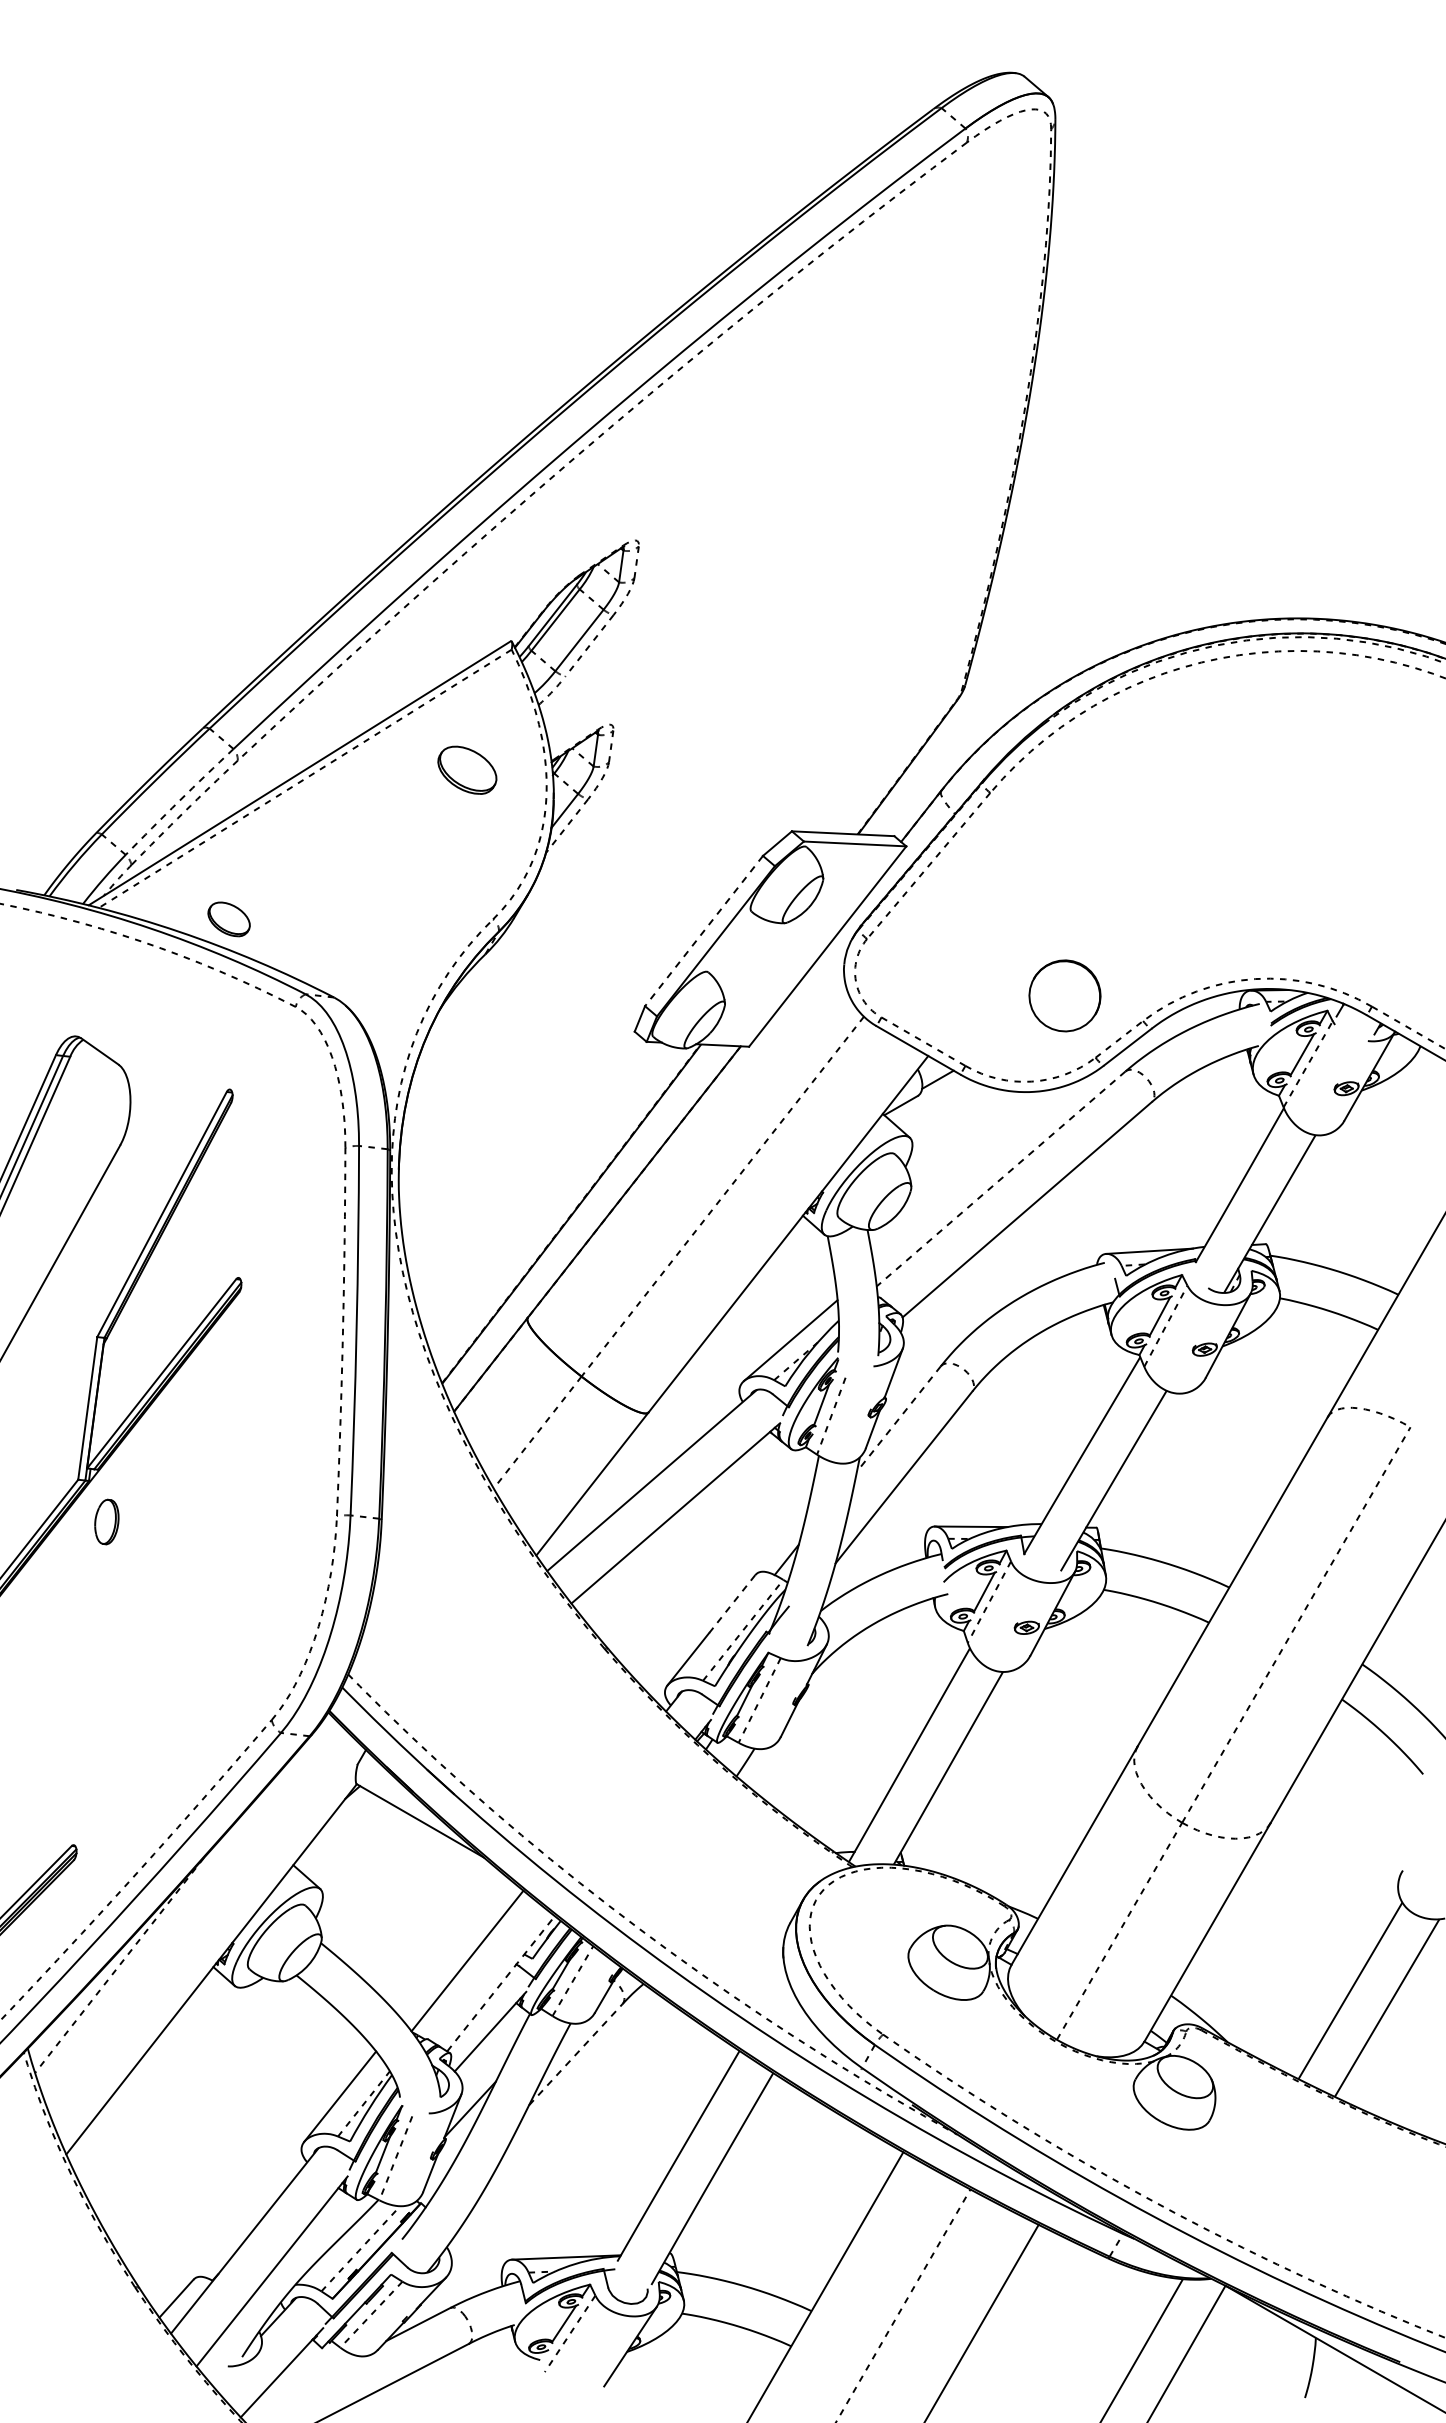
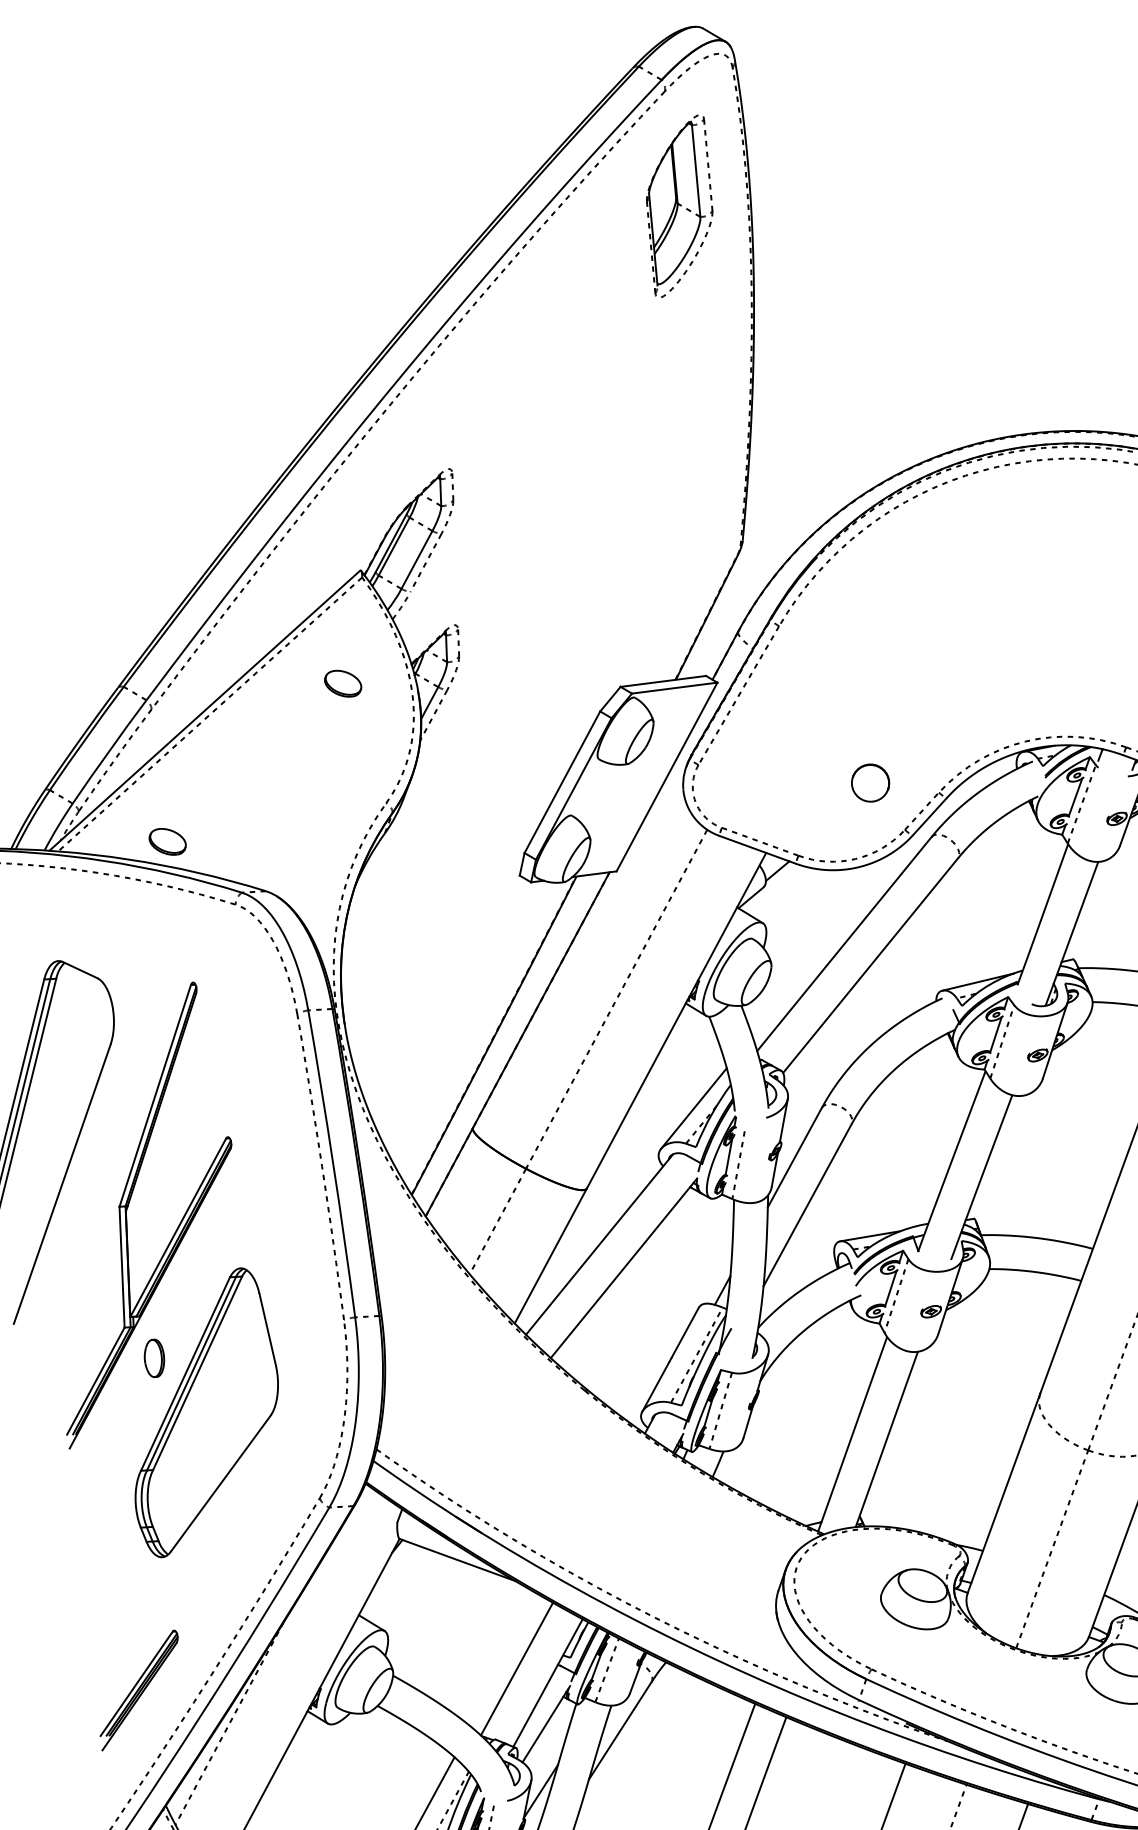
part: (960, 280) -> (679, 206), added
part: (467, 770) -> (343, 683), size x0.71
arc: (179, 801) -> (109, 751), dashed -> solid
line: (704, 931) -> (562, 782), dashed -> solid
part: (1064, 995) -> (870, 782), size x0.62
line: (1000, 1179) -> (844, 944), dashed -> solid
line: (898, 1419) -> (794, 1158), dashed -> solid
part: (150, 1595) -> (201, 1412), added
line: (734, 1601) -> (685, 1332), dashed -> solid
line: (501, 1983) -> (548, 1682), dashed -> solid
line: (575, 2054) -> (619, 1730), dashed -> solid

